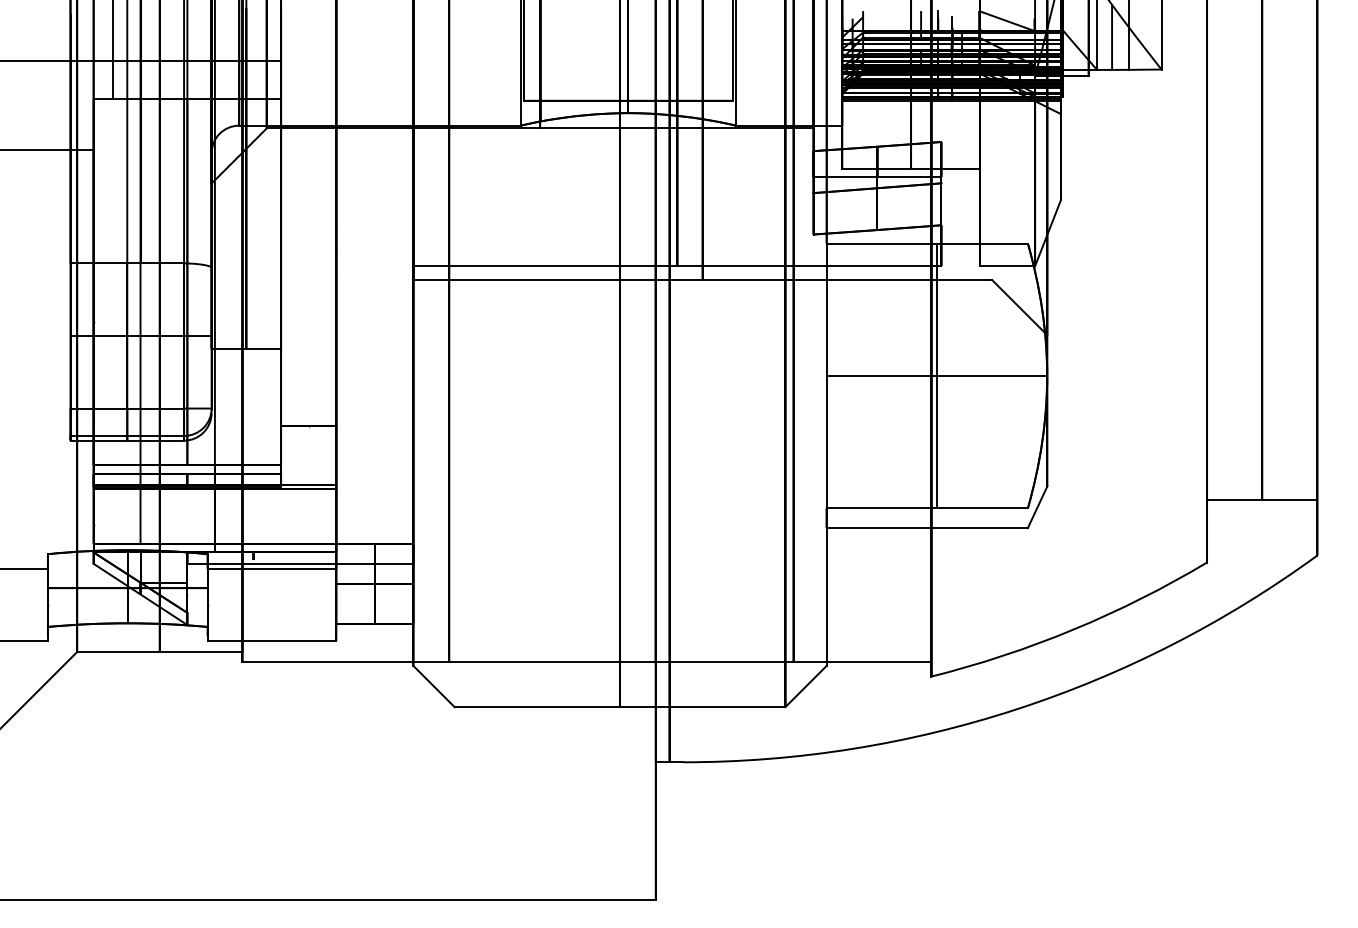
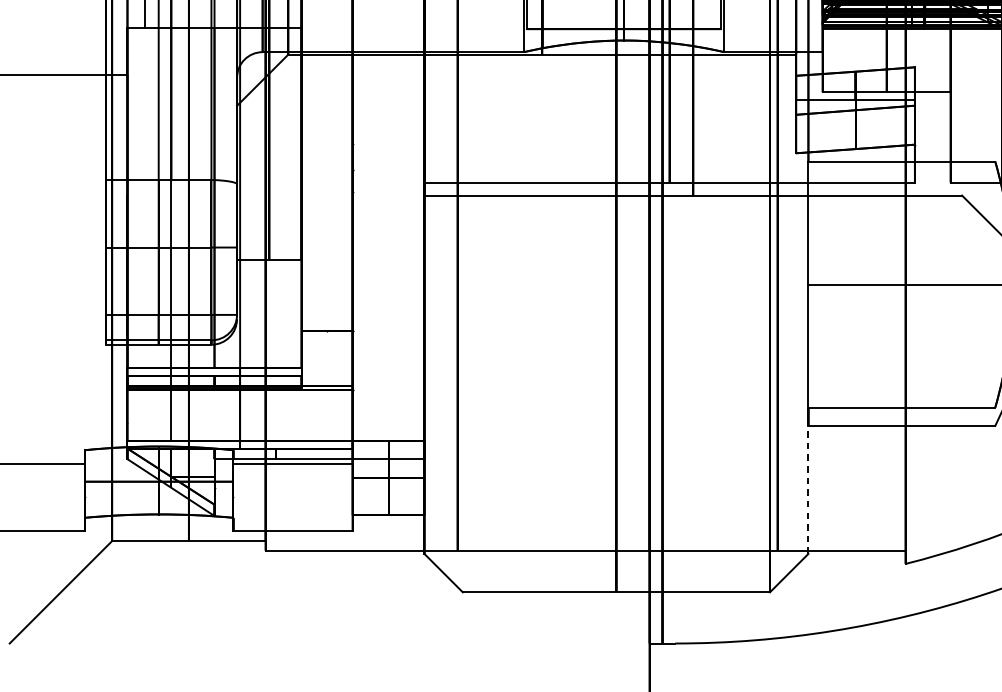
line: (936, 375) -> (910, 284), removed
line: (826, 596) -> (808, 489), solid -> dashed

